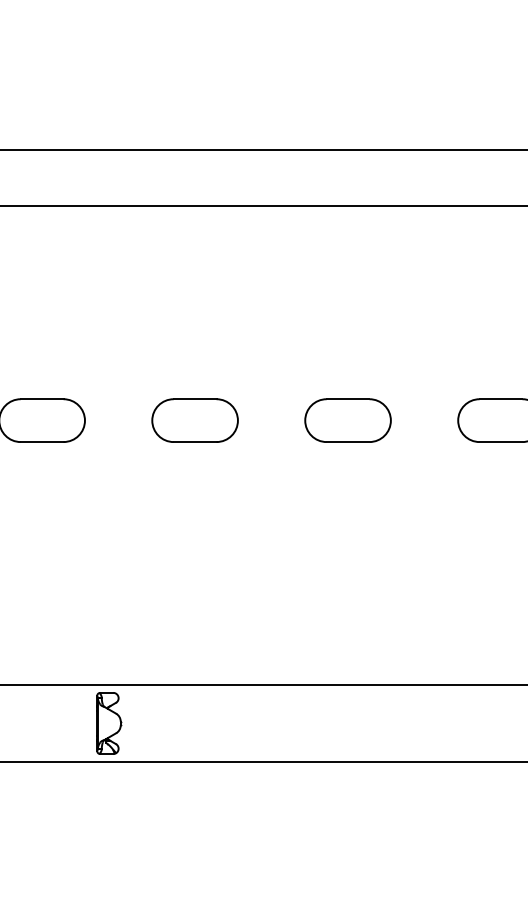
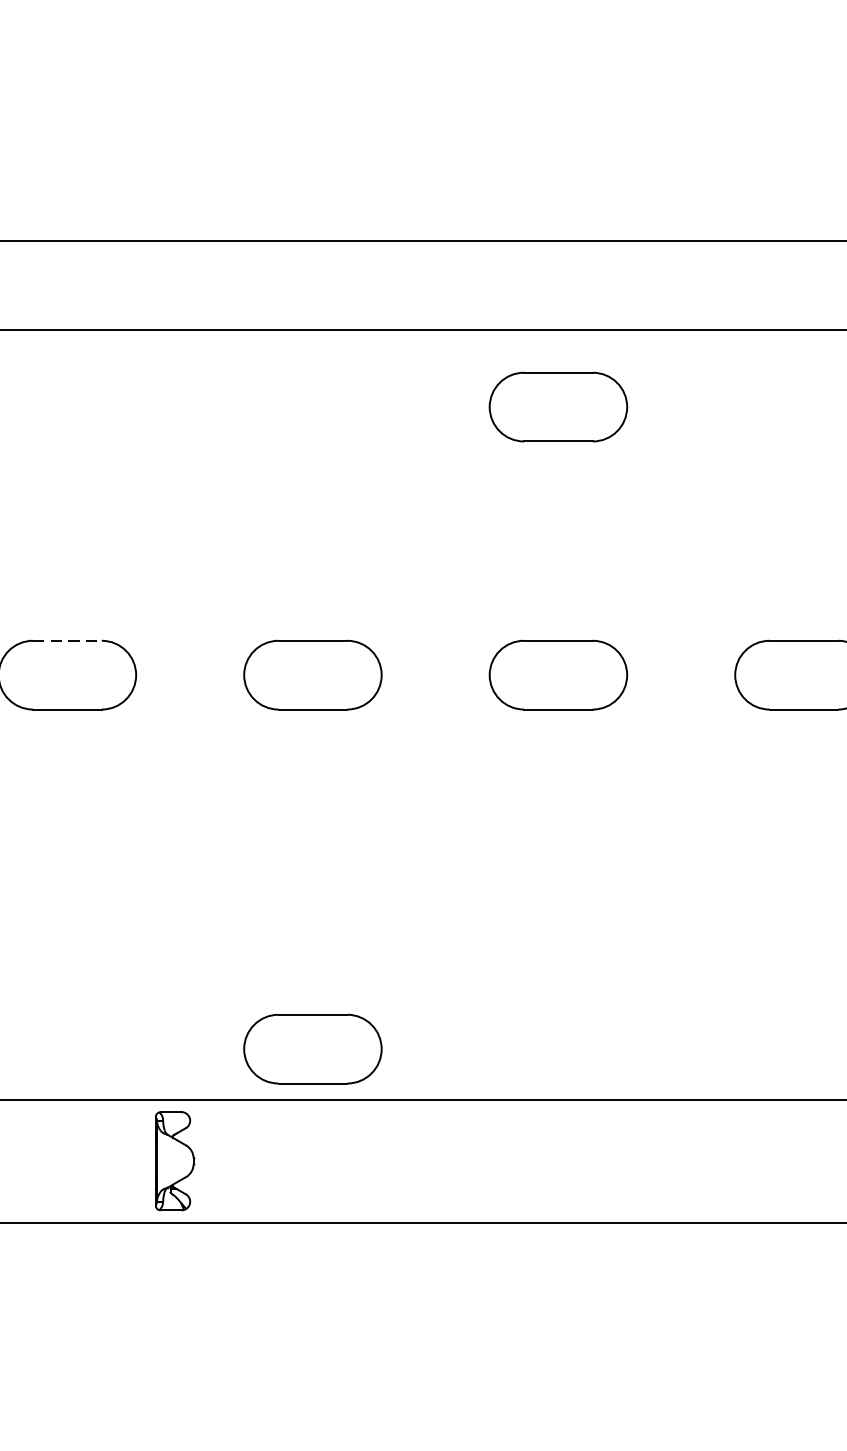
part: (347, 253) -> (557, 406), added
line: (42, 399) -> (67, 641), solid -> dashed
part: (194, 653) -> (311, 1048), added

